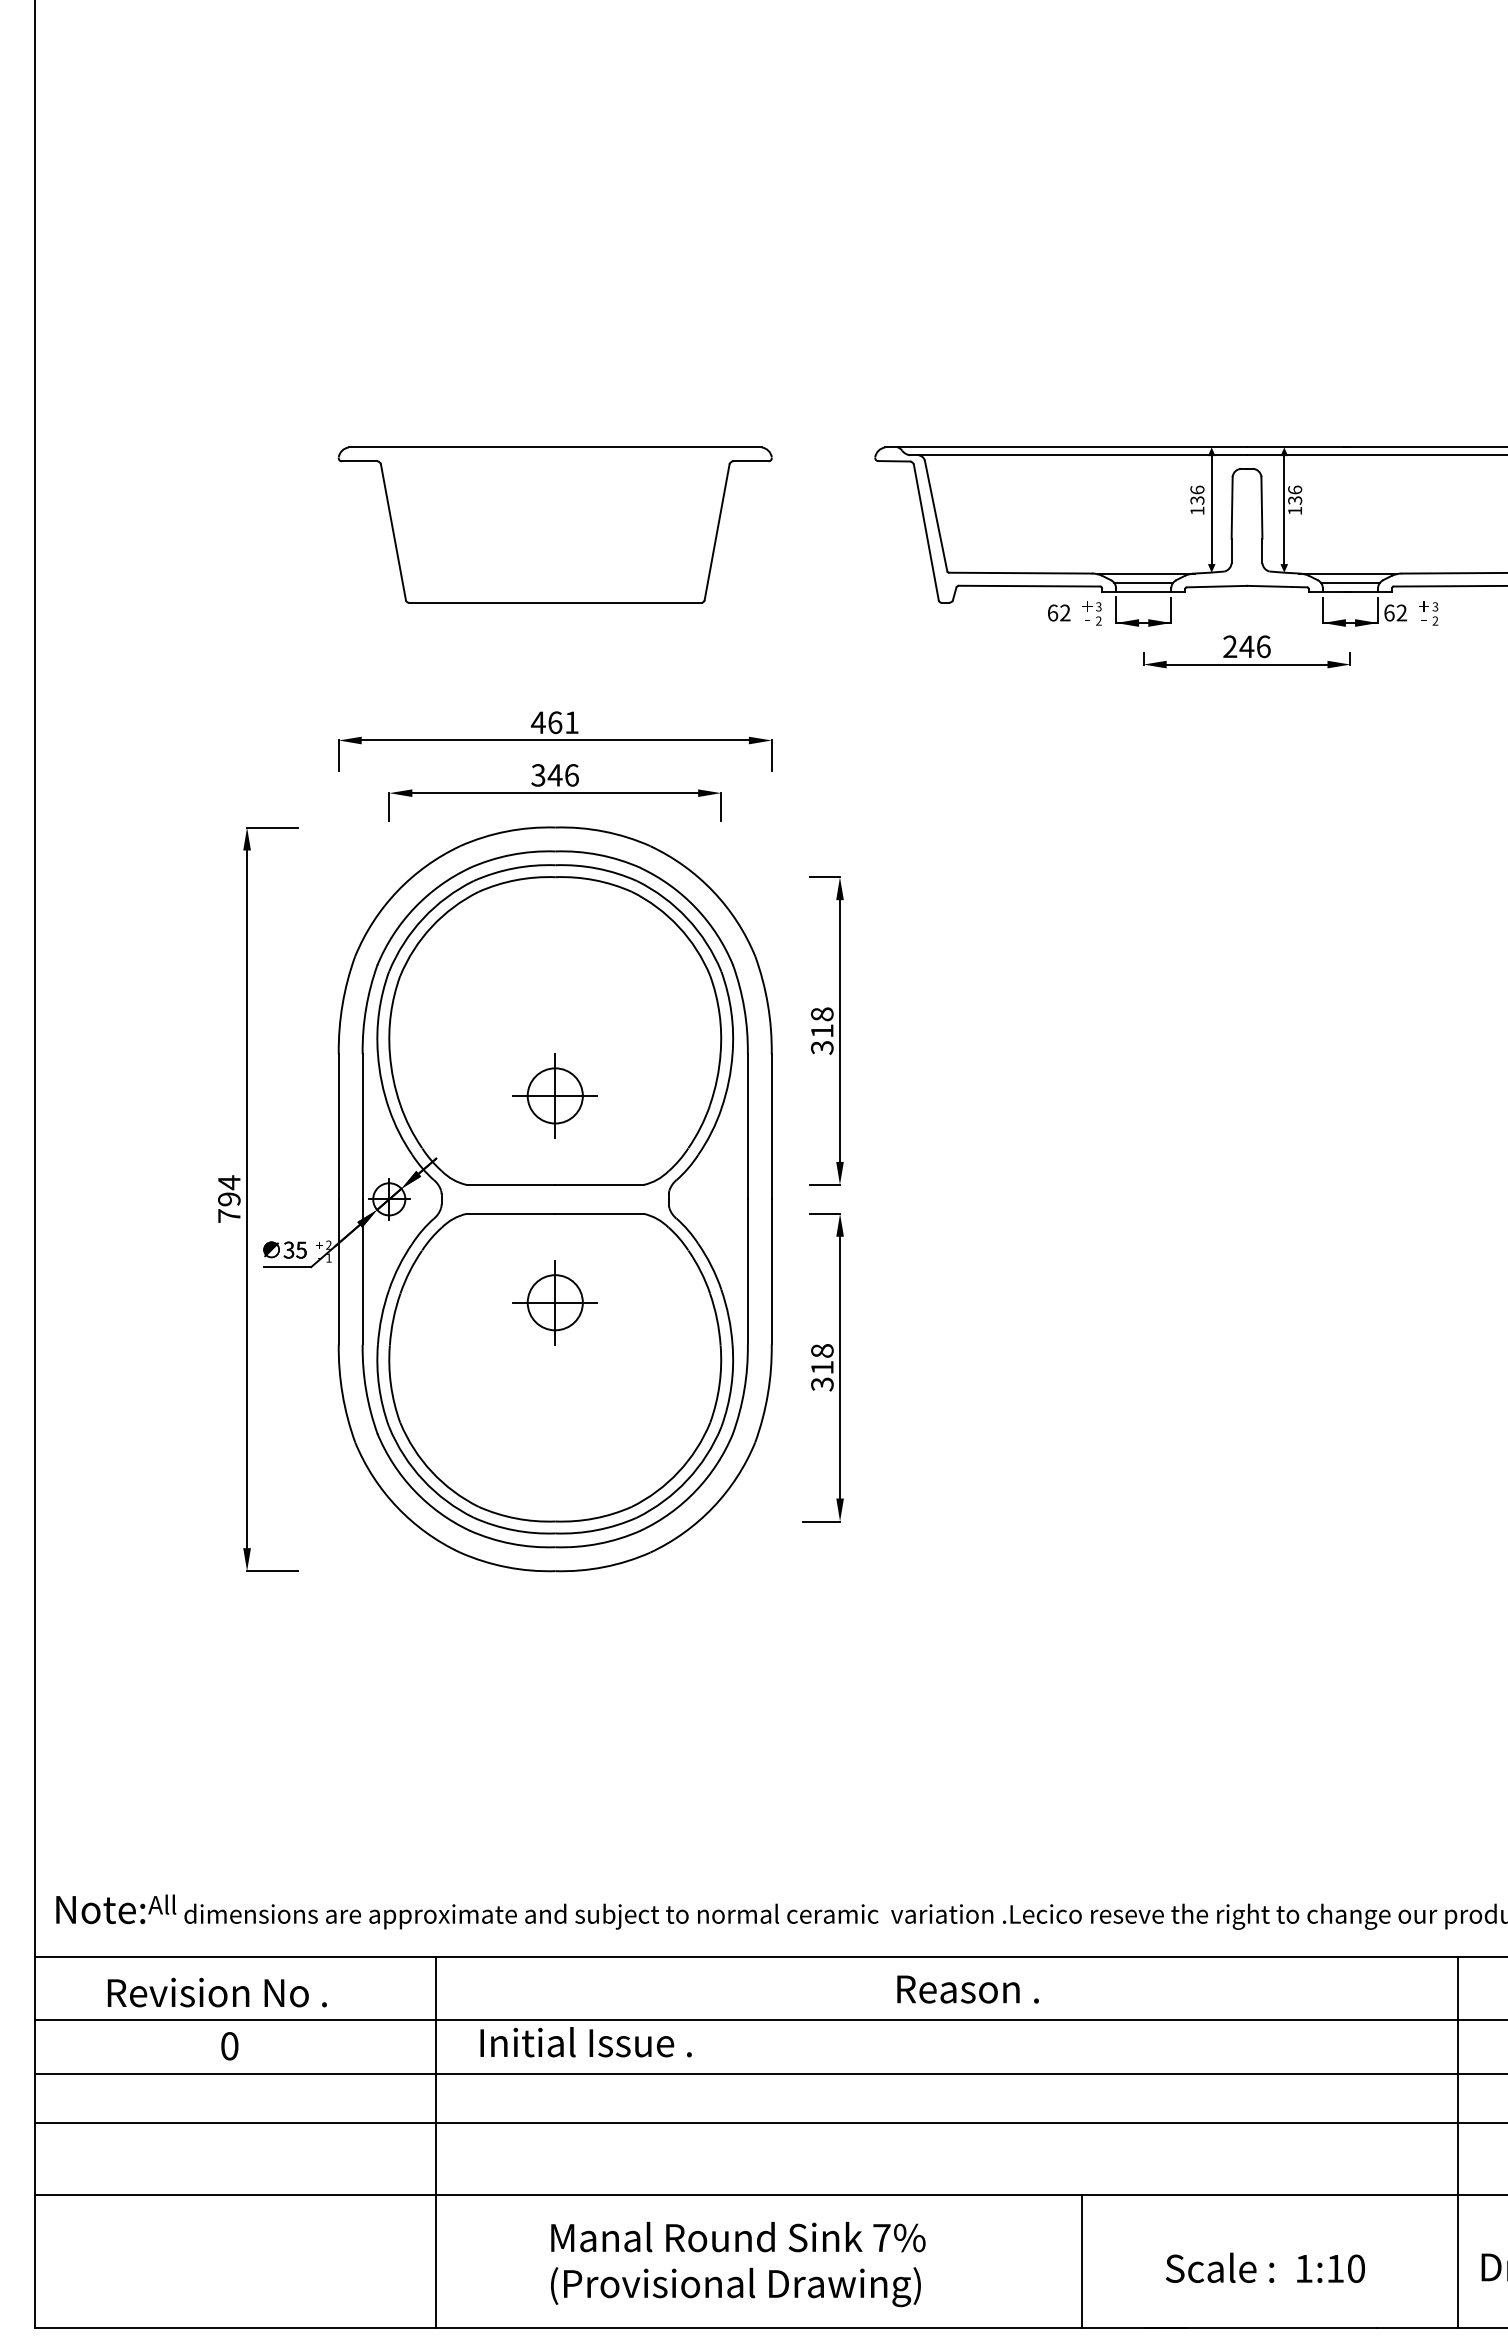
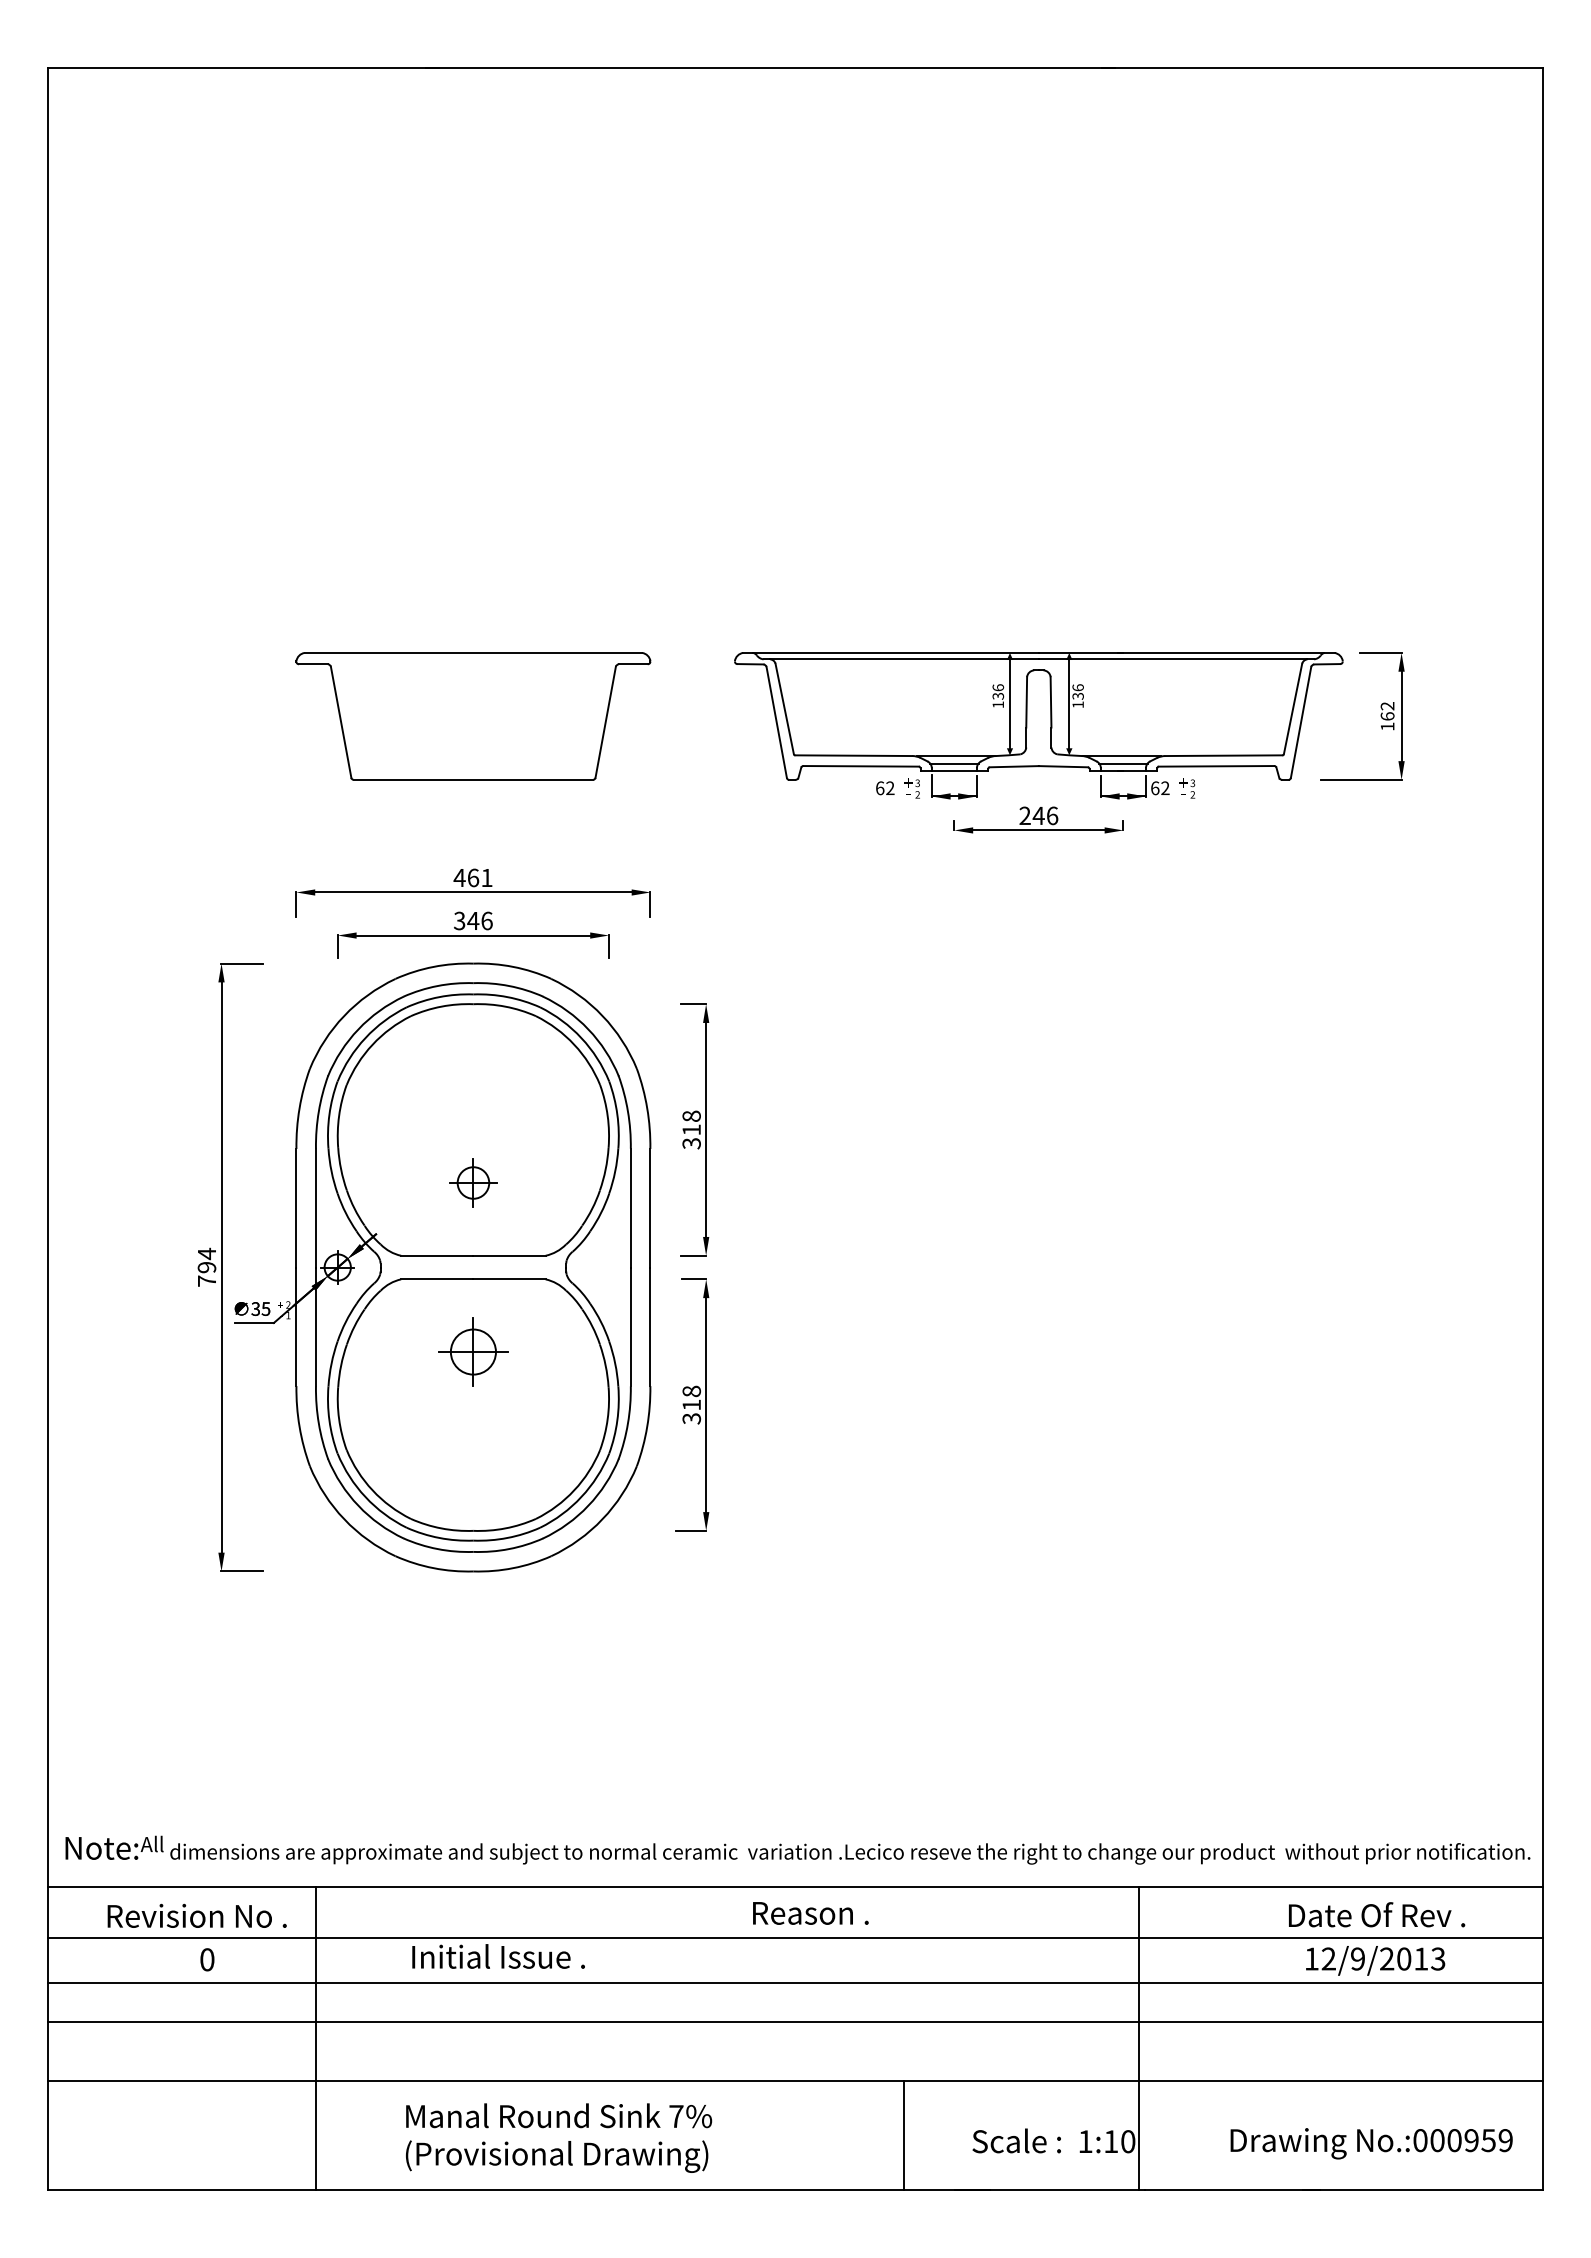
part: (555, 1095) -> (473, 1182), size x0.7
line: (435, 2142) -> (315, 2038), moved
line: (1458, 2142) -> (1138, 2038), moved
text: (738, 2263) -> (559, 2137), moved

